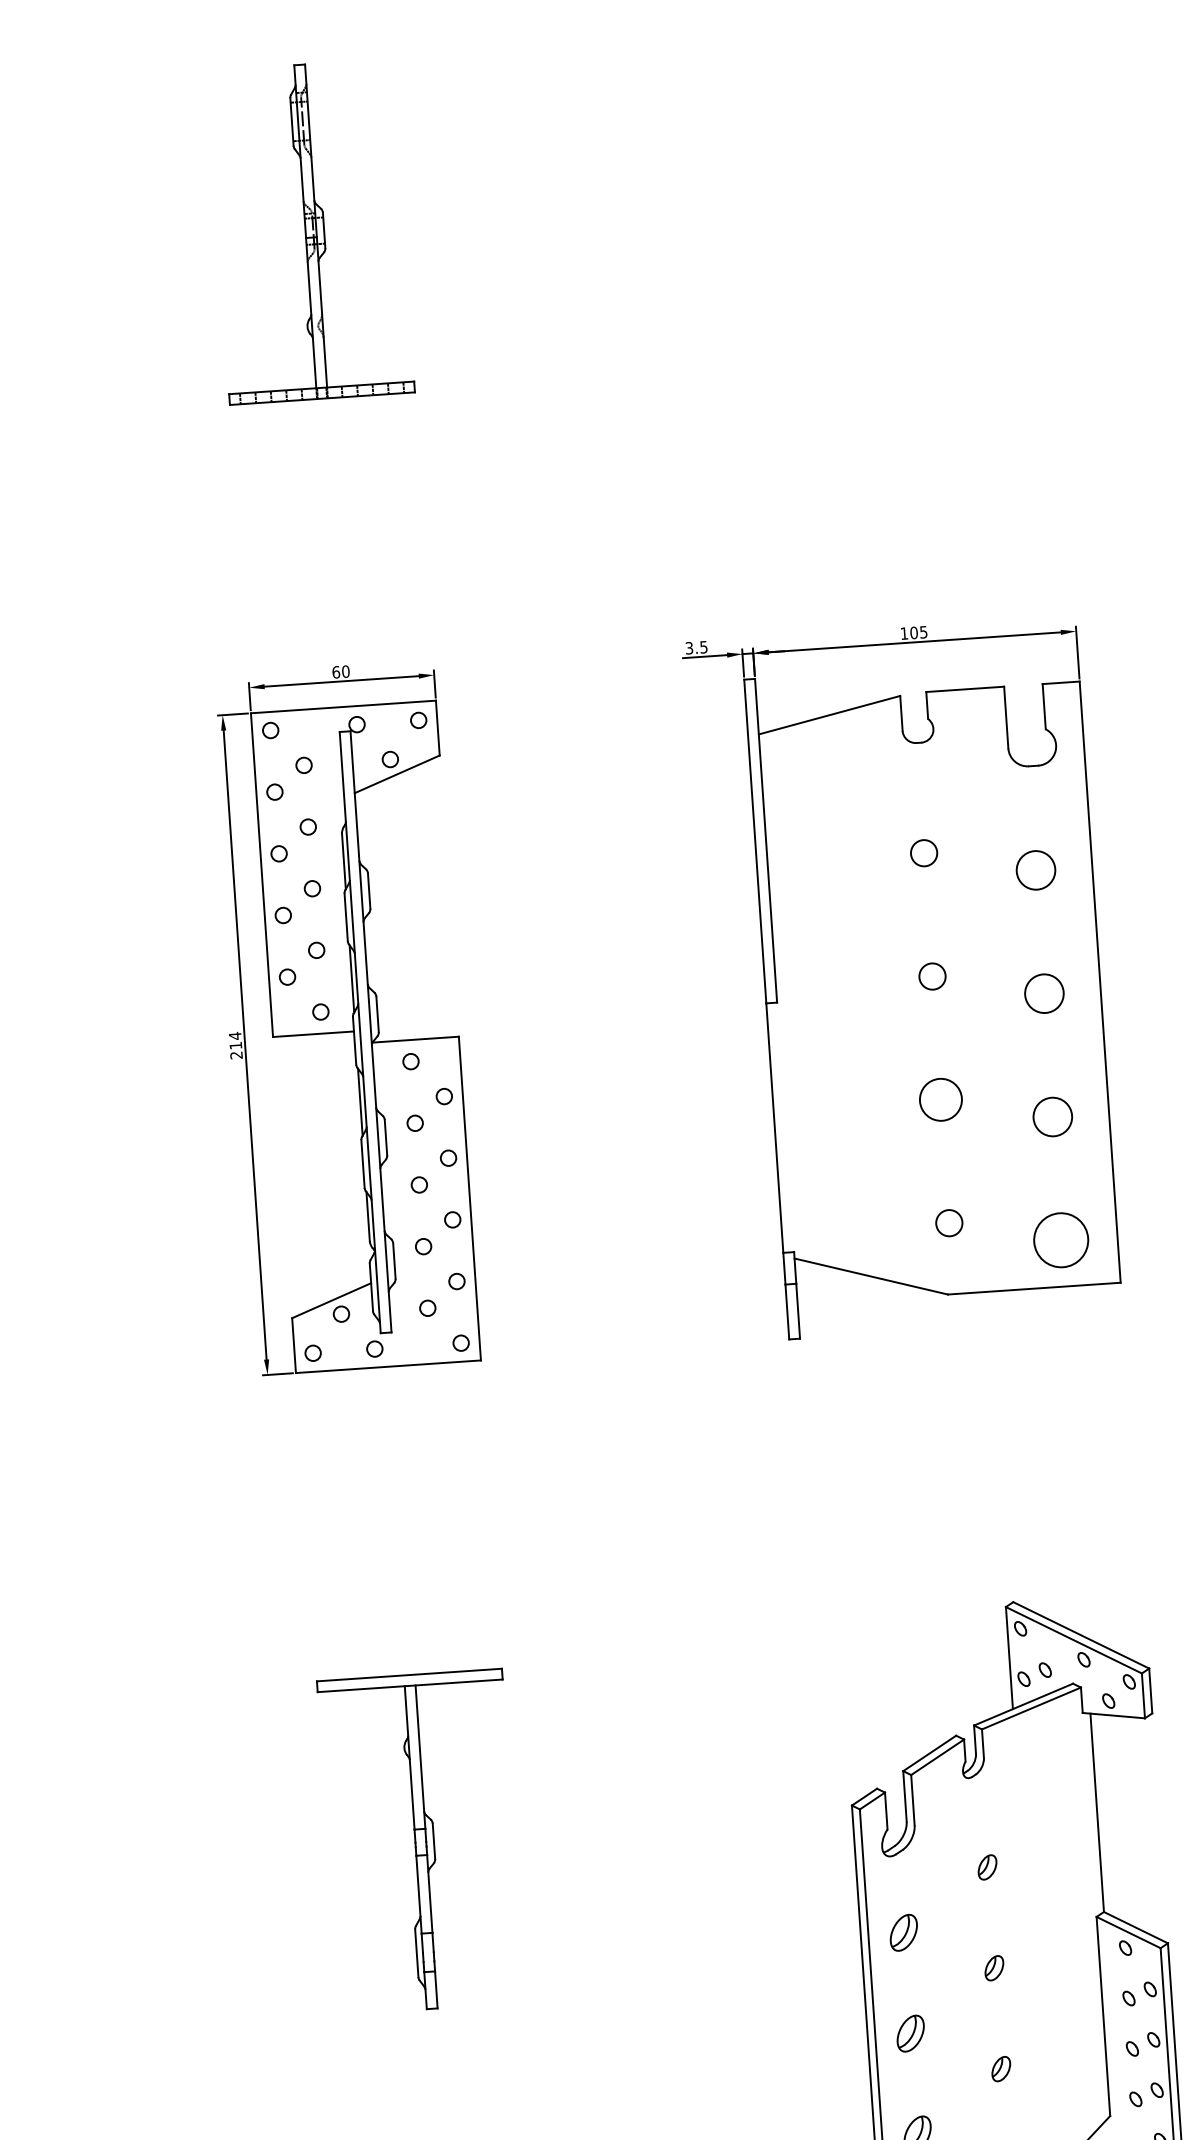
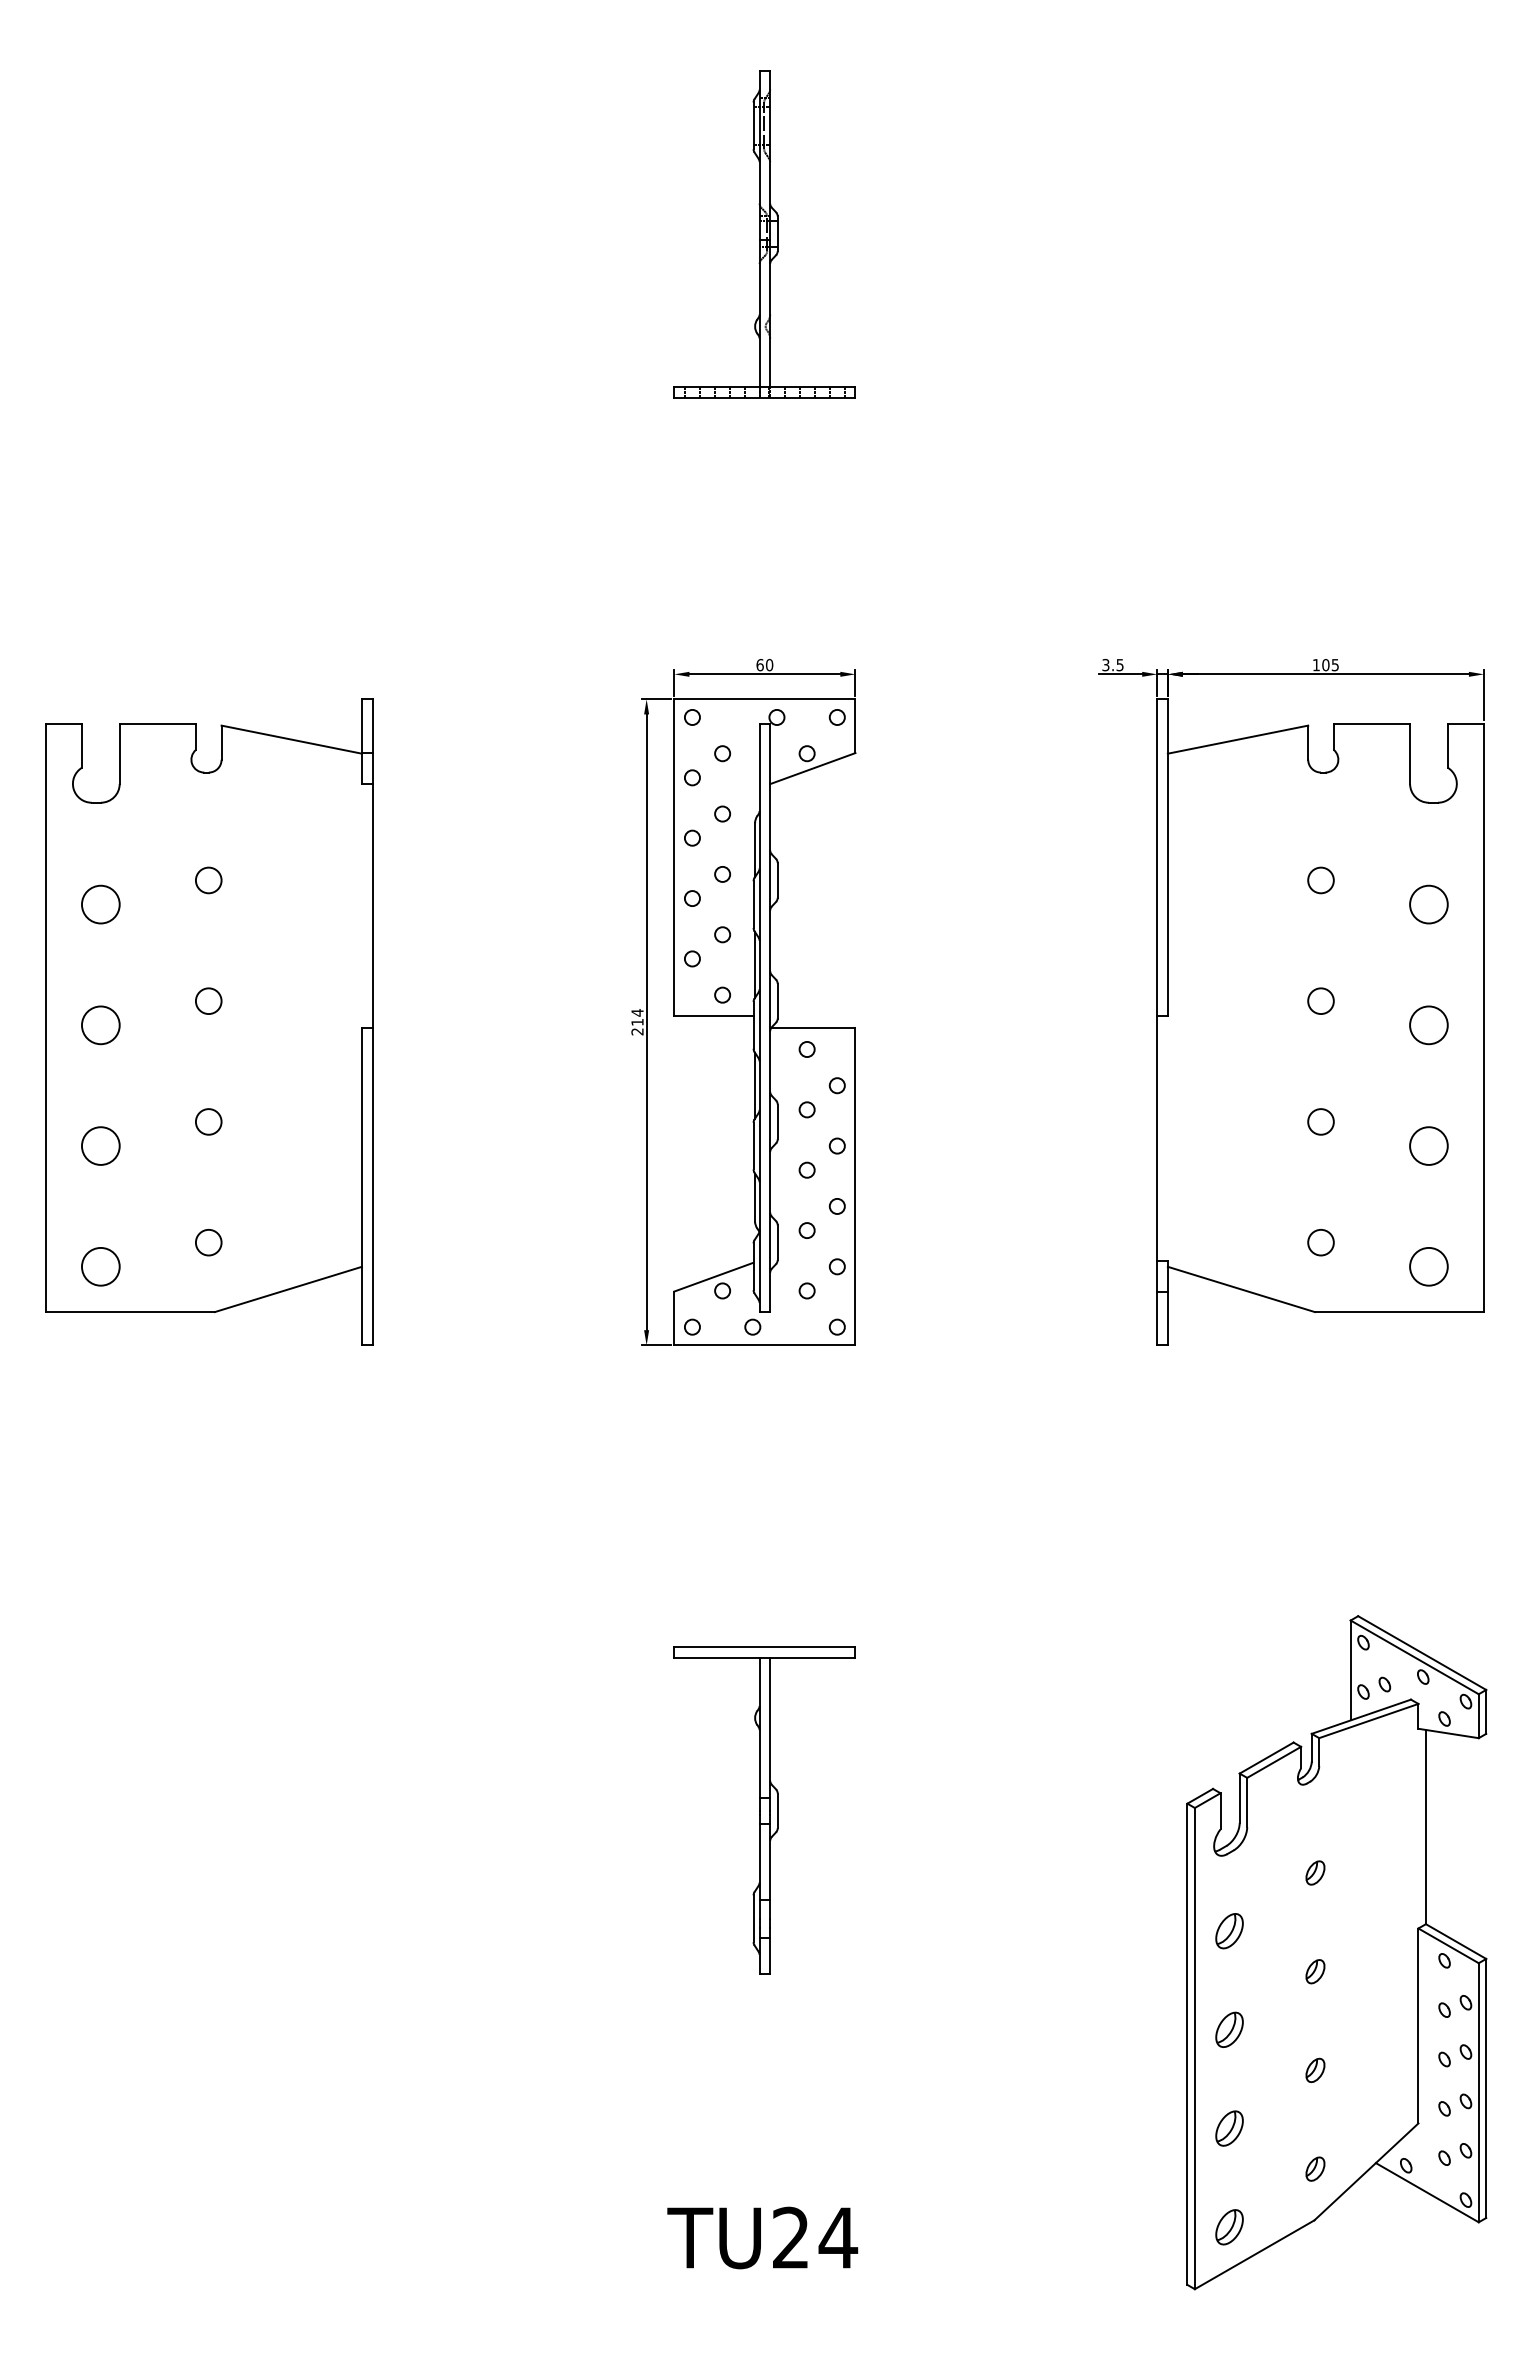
circle: (940, 1099) -> (1320, 1121), size x0.62
circle: (1060, 1240) -> (1428, 1266), size x0.71

